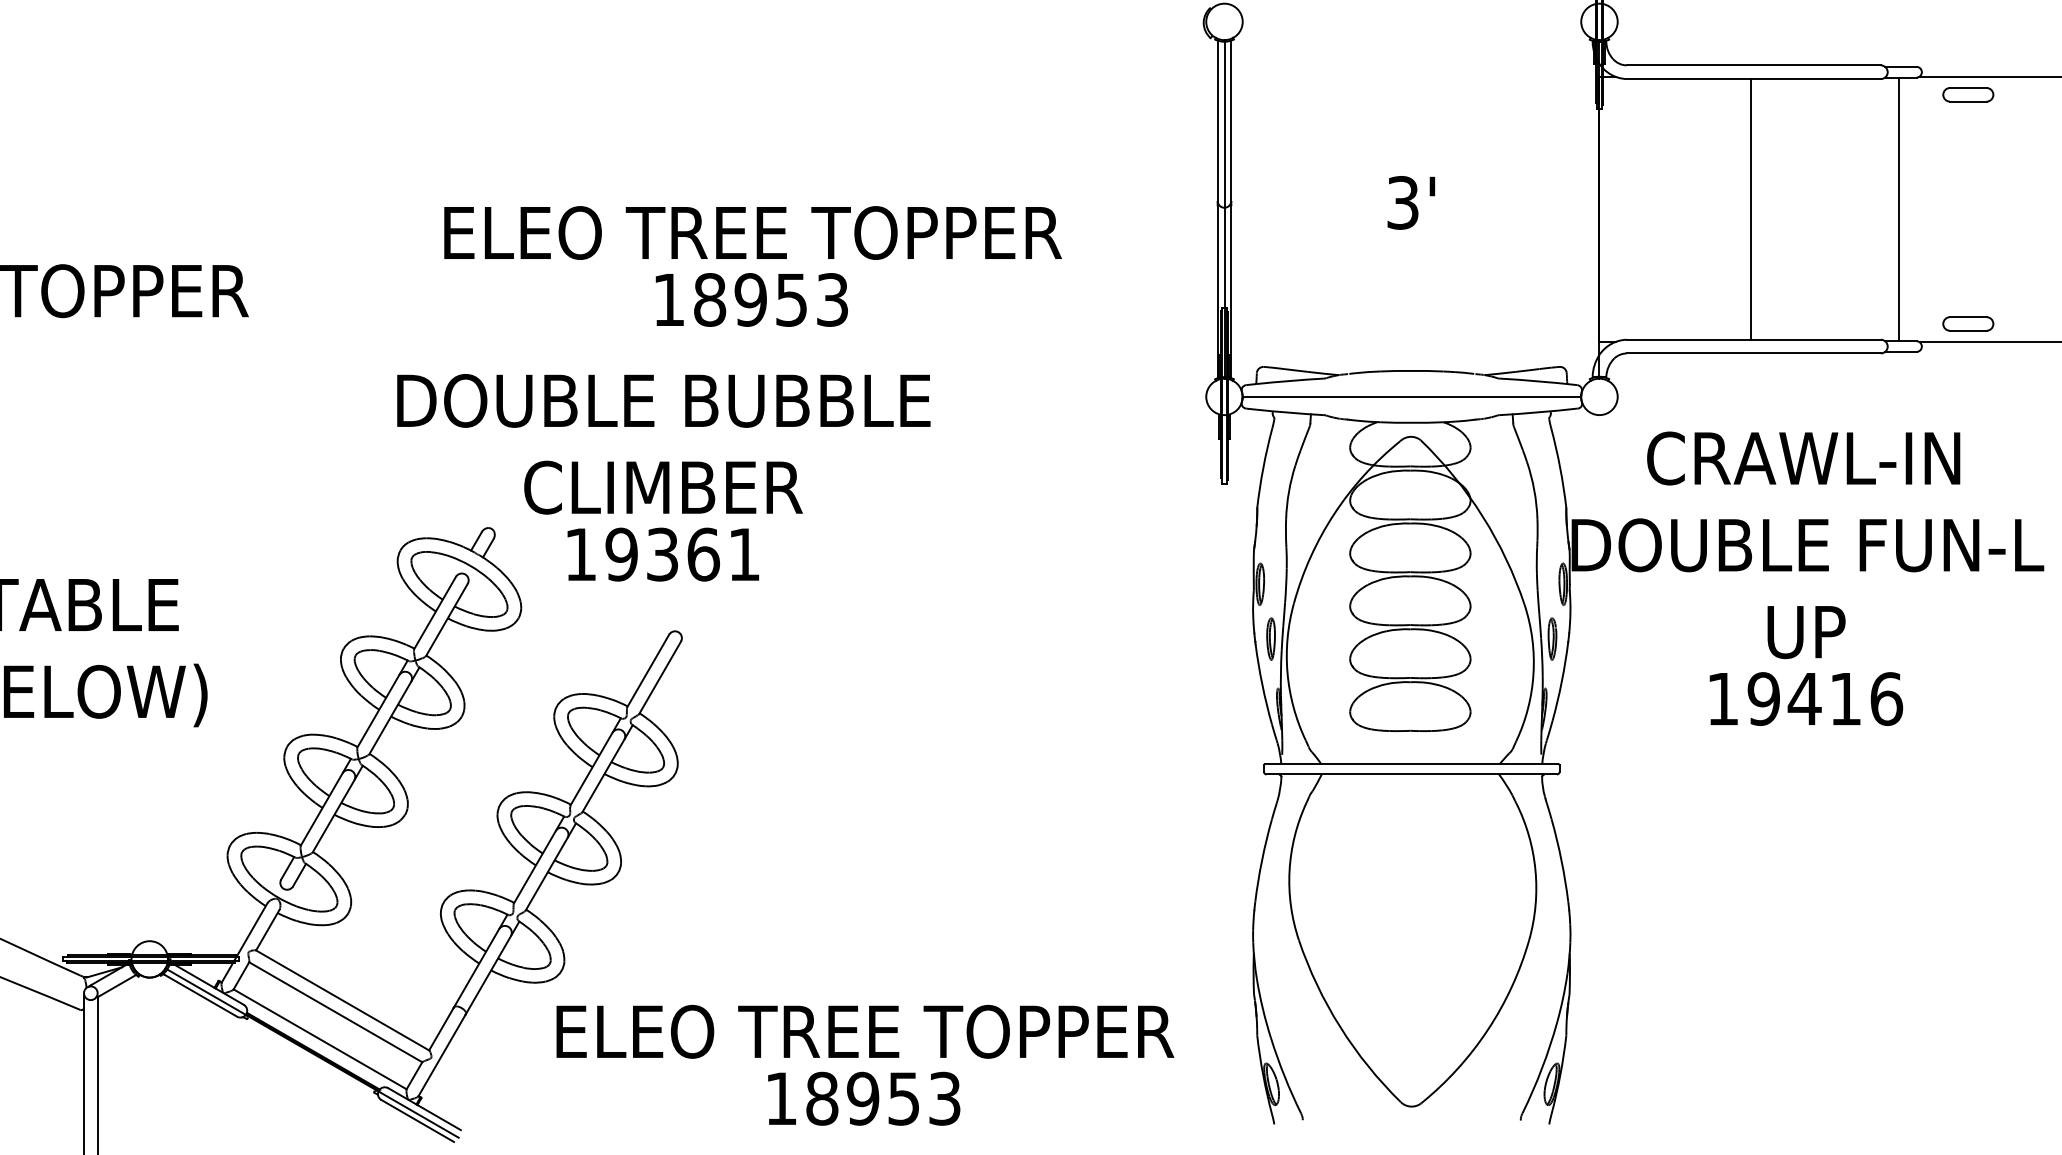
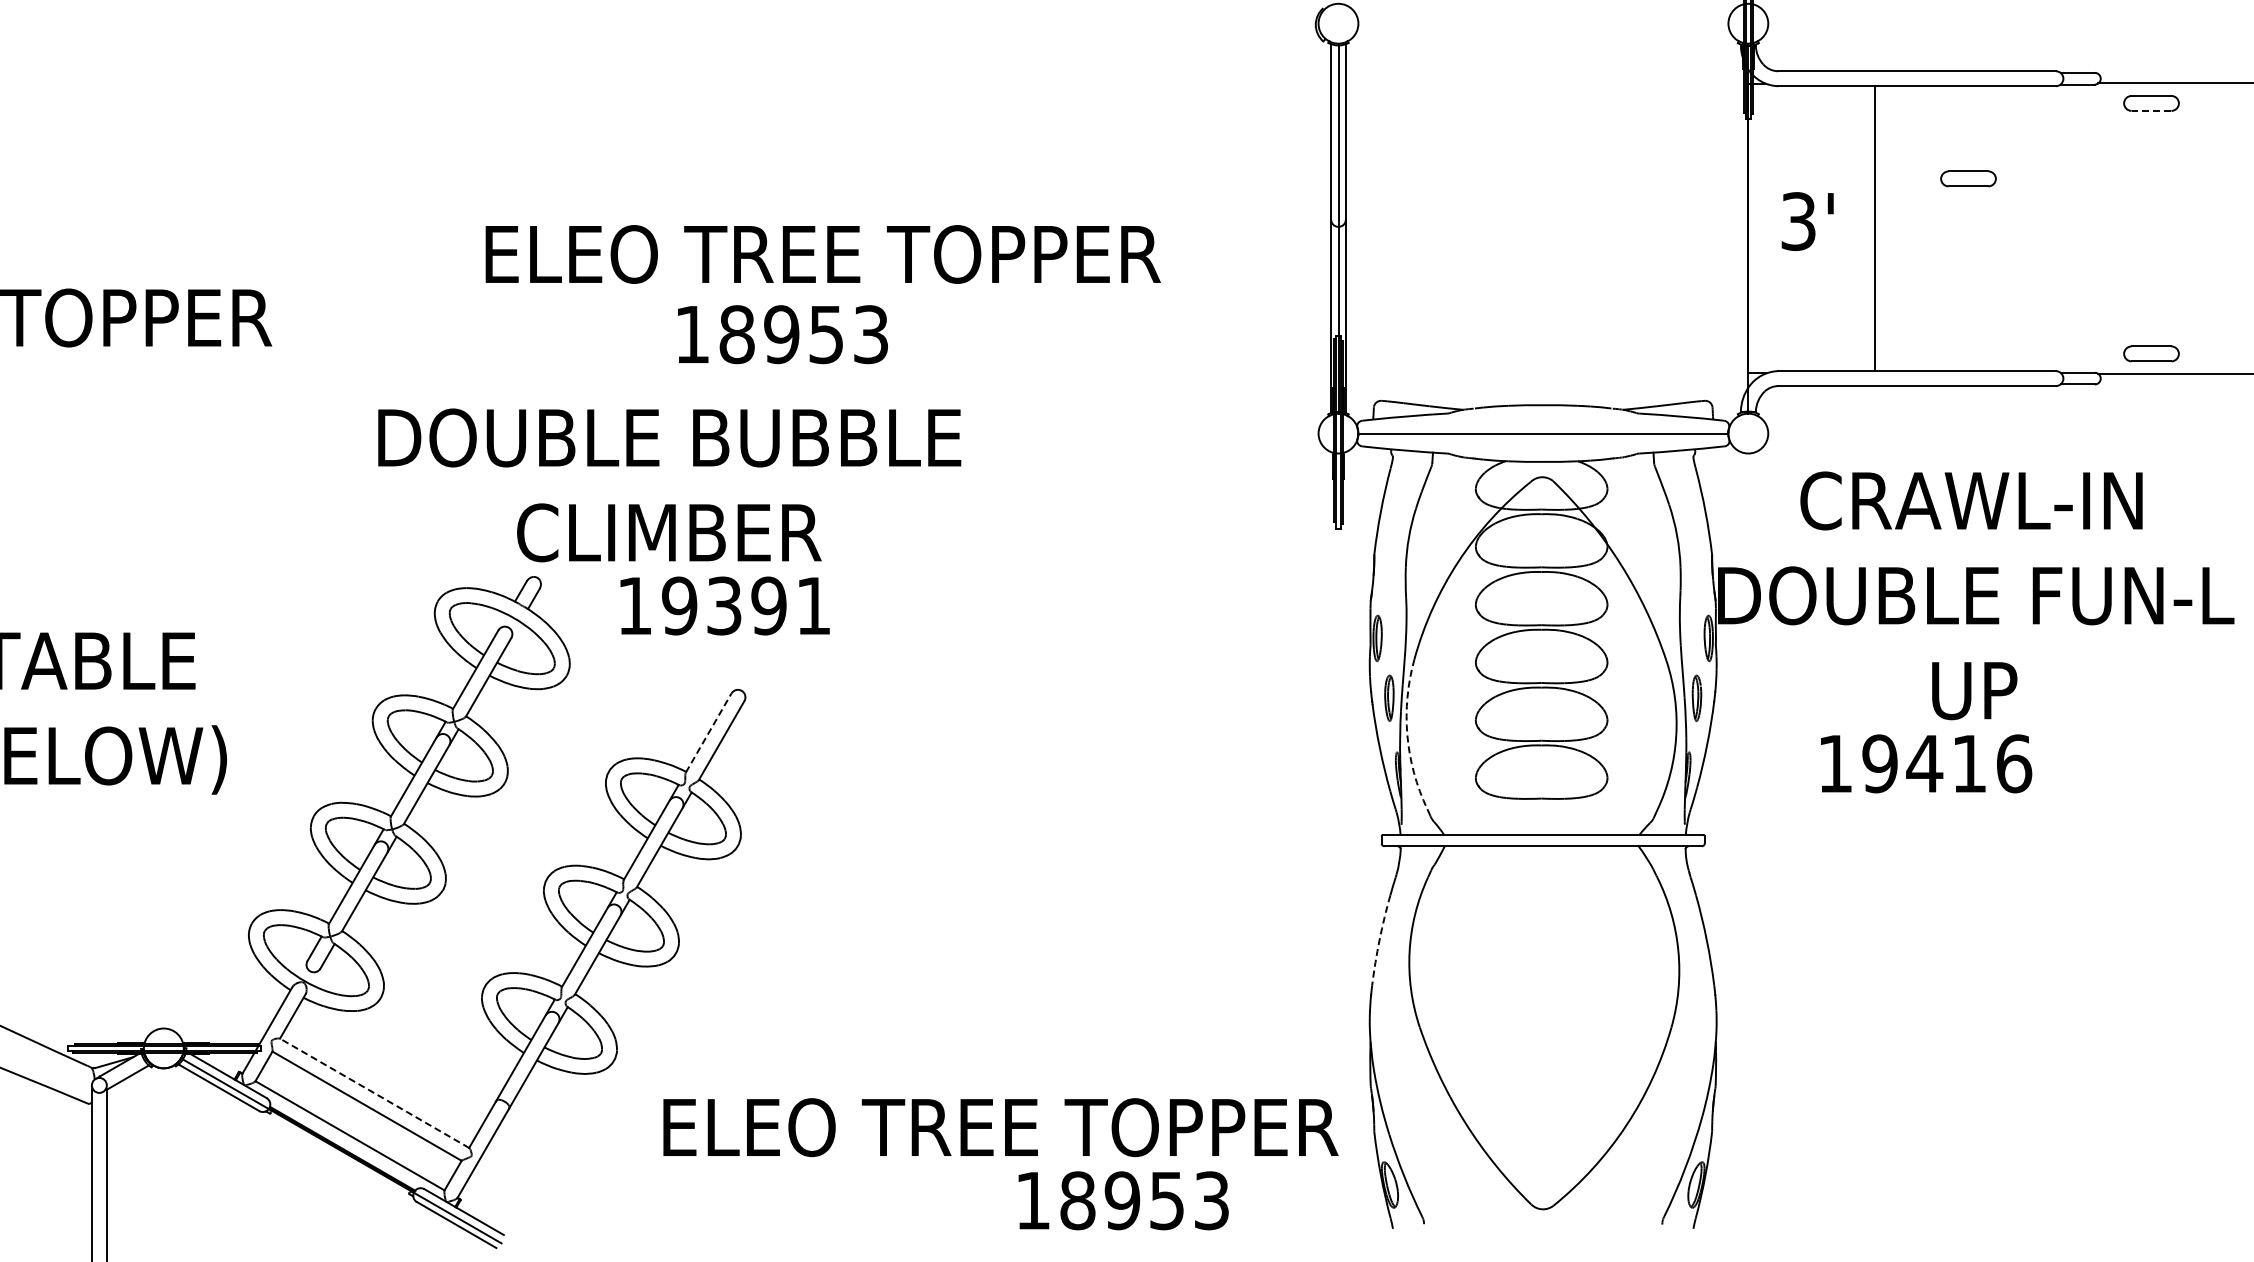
line: (1968, 101) -> (2151, 110), solid -> dashed
part: (1800, 163) -> (1968, 178), added
text: (1411, 202) -> (1807, 221), moved
line: (1750, 209) -> (1874, 228), moved
line: (1899, 209) -> (2076, 228), removed
text: (751, 299) -> (782, 334), moved
text: (663, 444) -> (669, 485), moved
text: (703, 554) -> (769, 605), 19361 -> 19391
line: (648, 671) -> (708, 733), solid -> dashed
arc: (1287, 673) -> (1407, 735), solid -> dashed
text: (1806, 698) -> (1926, 763), moved
arc: (1262, 860) -> (1379, 940), solid -> dashed
line: (342, 1000) -> (374, 1093), solid -> dashed
text: (864, 1031) -> (1000, 1127), moved
text: (864, 1098) -> (1123, 1200), moved

